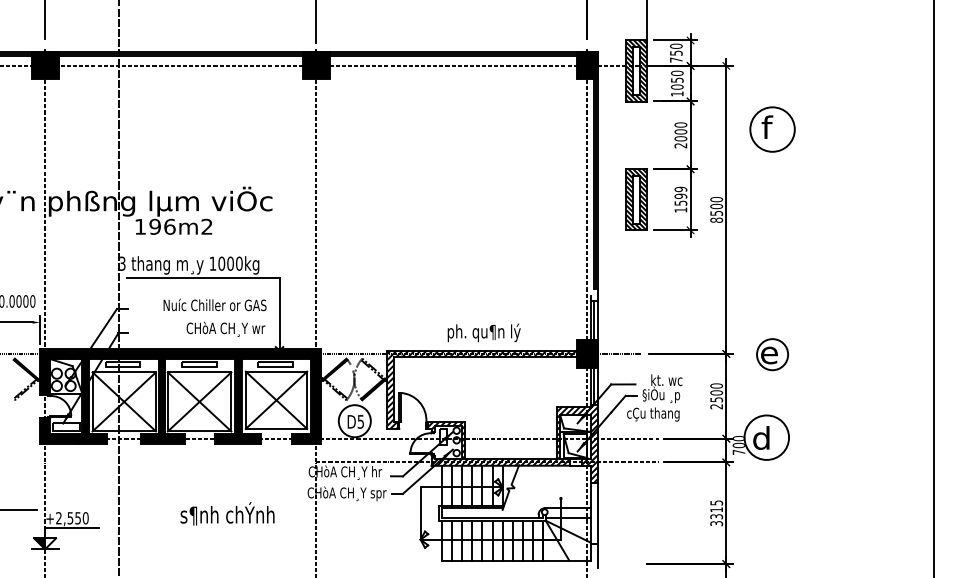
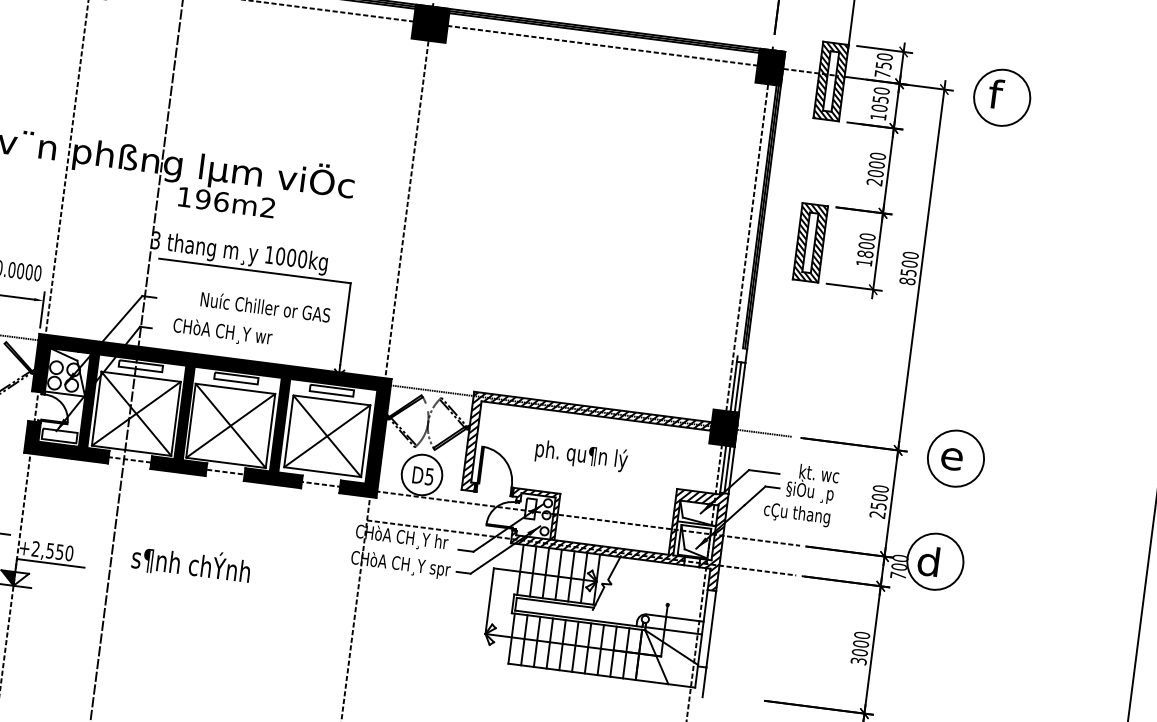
part: (772, 129) -> (1002, 97), moved
text: (680, 195) -> (866, 244), 1599 -> 1800
text: (225, 328) -> (222, 331), moved
text: (483, 332) -> (580, 454), moved
circle: (772, 354) -> (955, 458), size x1.43
text: (716, 509) -> (860, 643), 3315 -> 3000
text: (227, 513) -> (191, 562), moved

